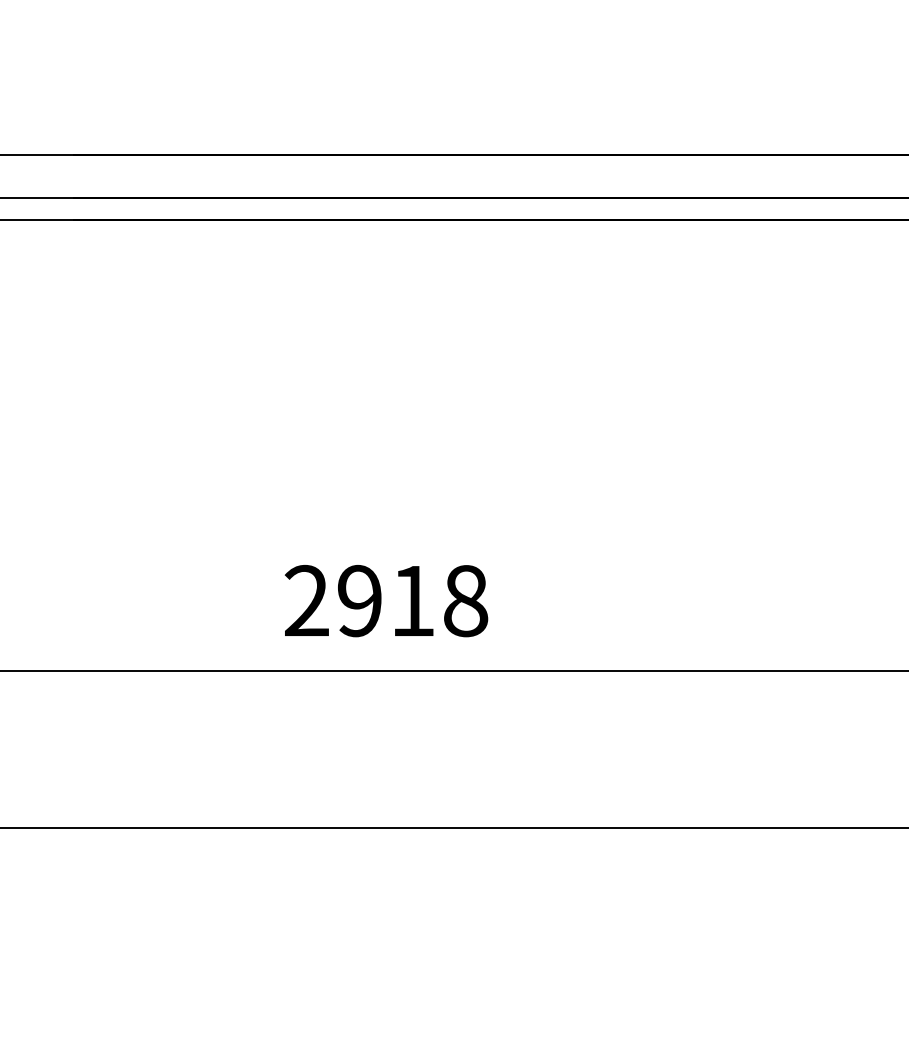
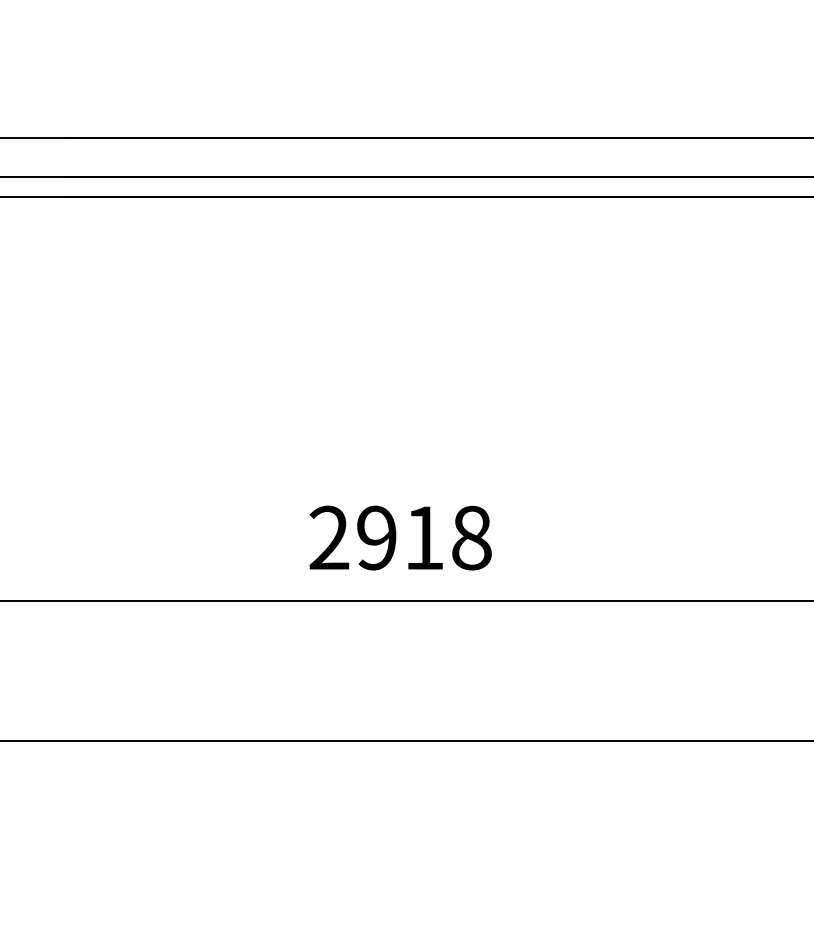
text: (386, 601) -> (400, 538), moved

